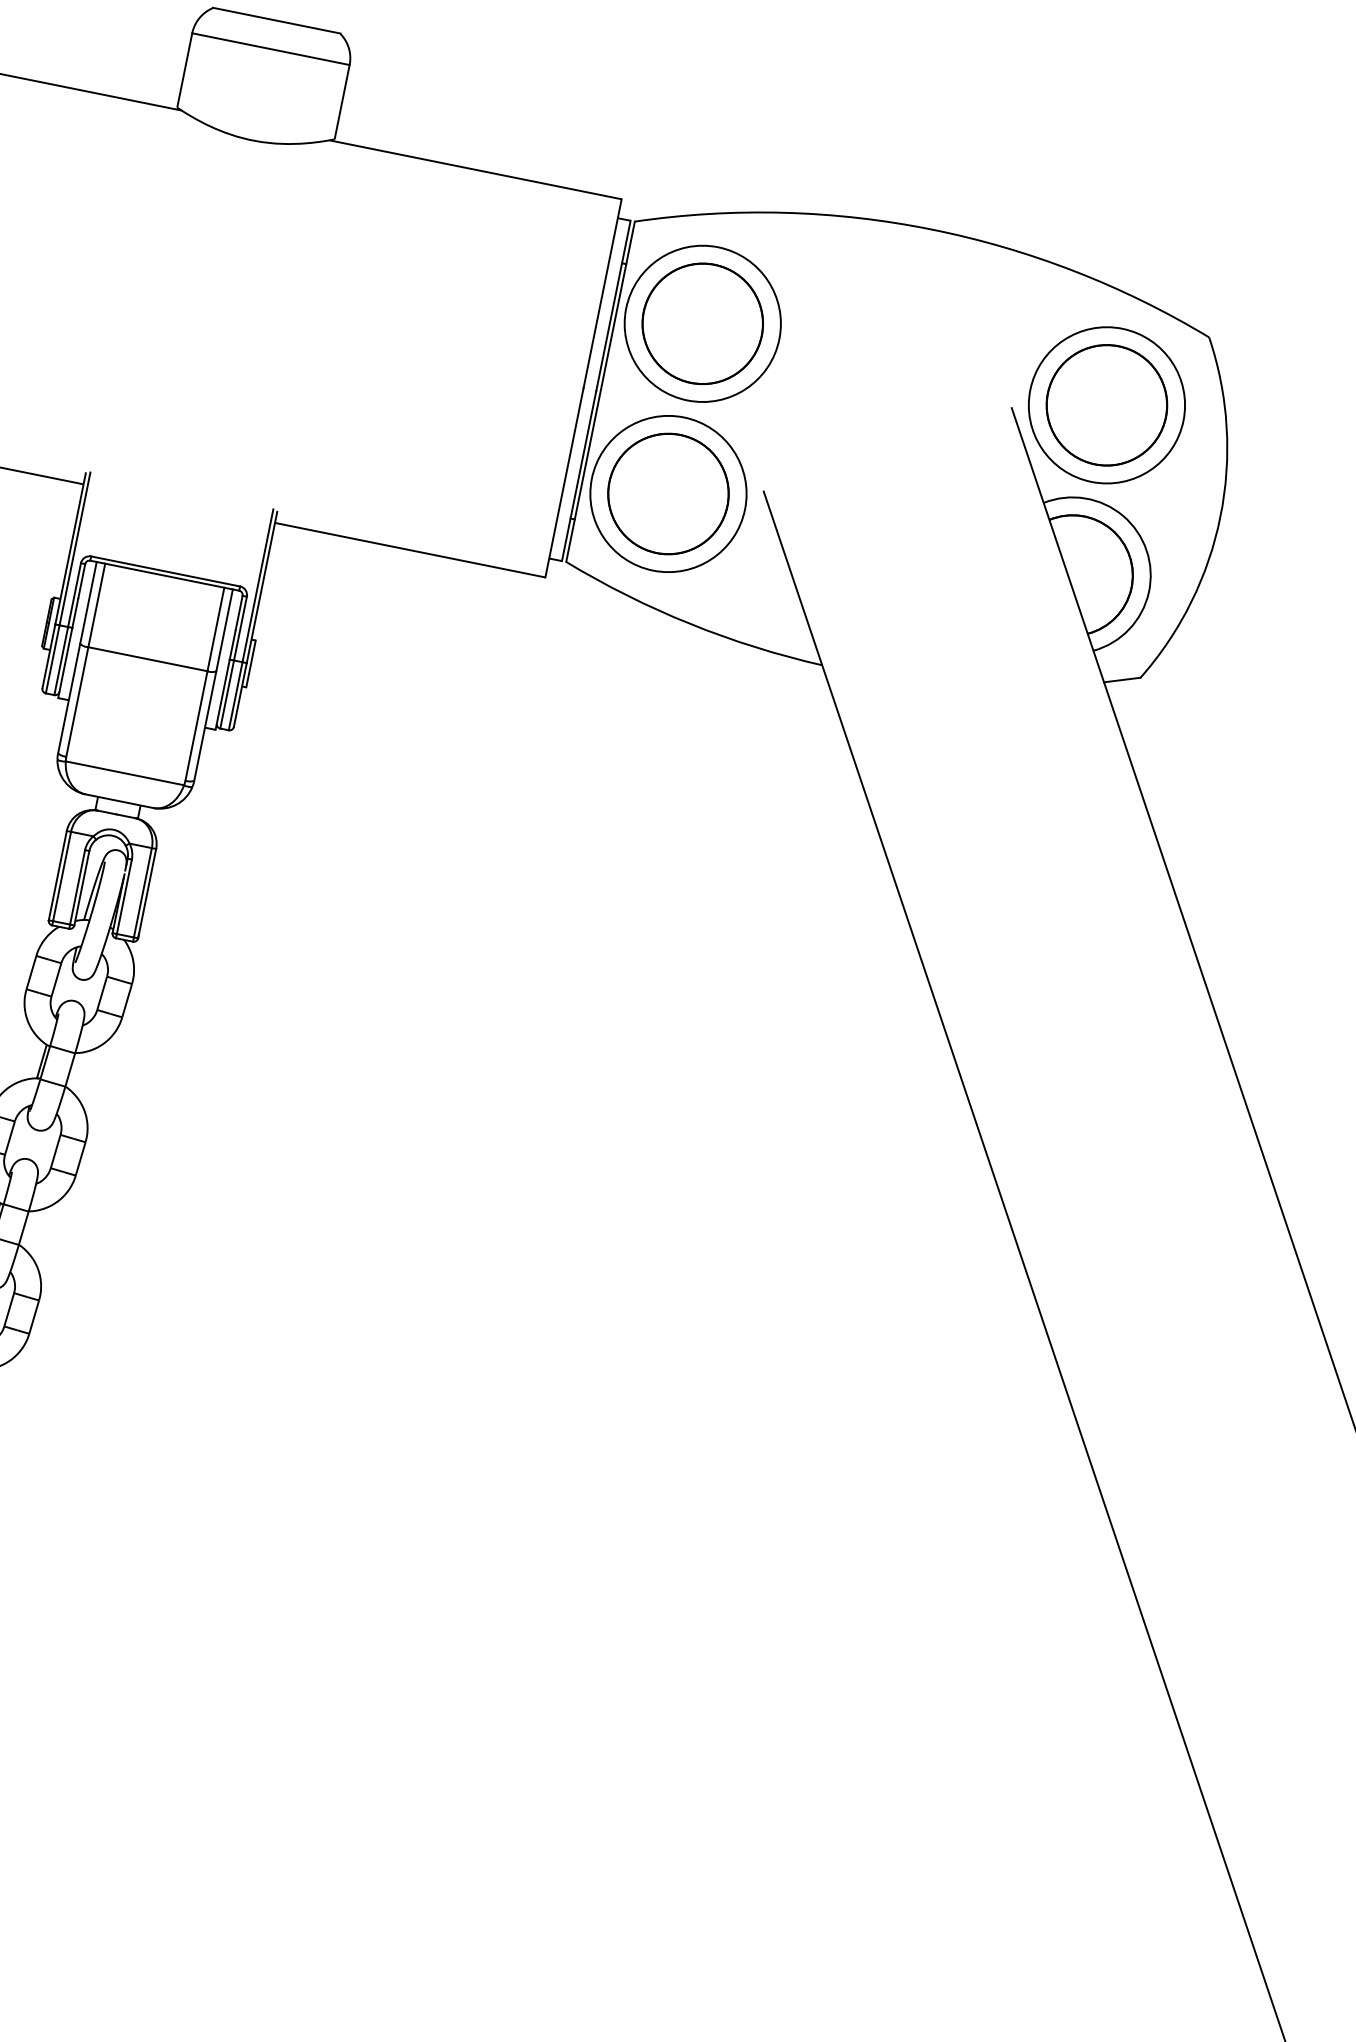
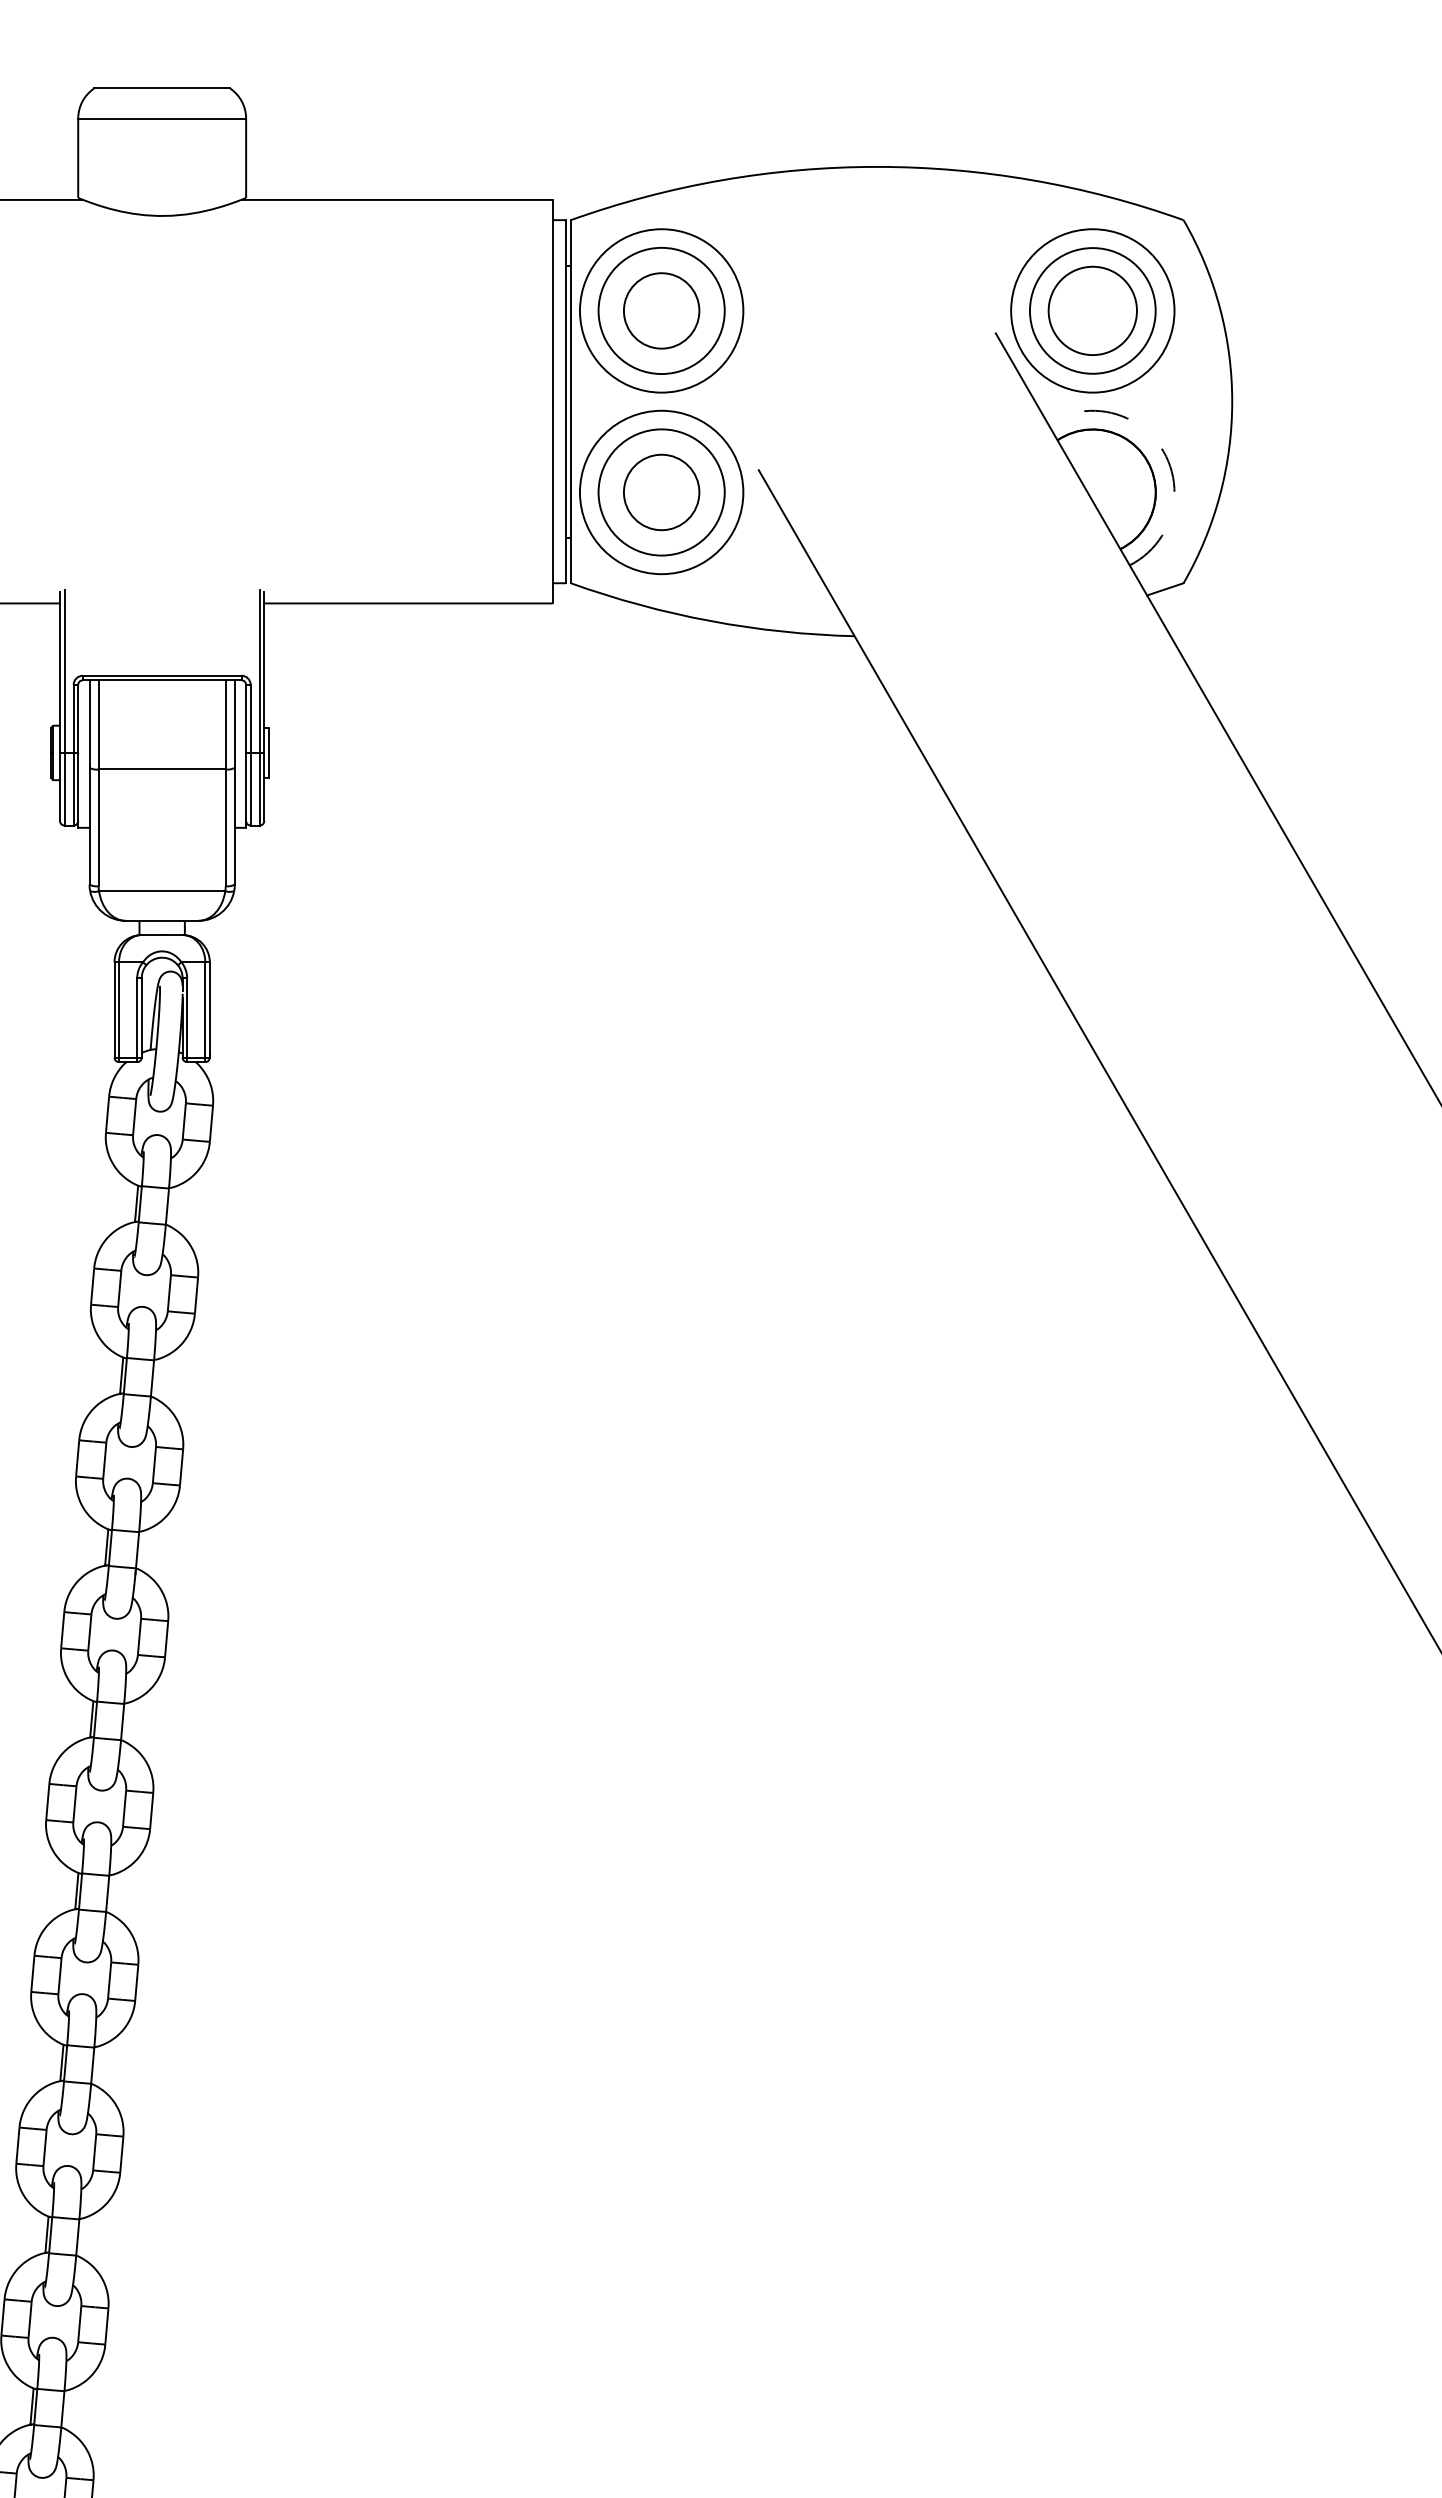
circle: (702, 323) -> (661, 310), size x0.6
circle: (1106, 404) -> (1092, 310), size x0.7
circle: (668, 494) -> (661, 492), size x0.6
arc: (1146, 550) -> (1163, 451), solid -> dashed

